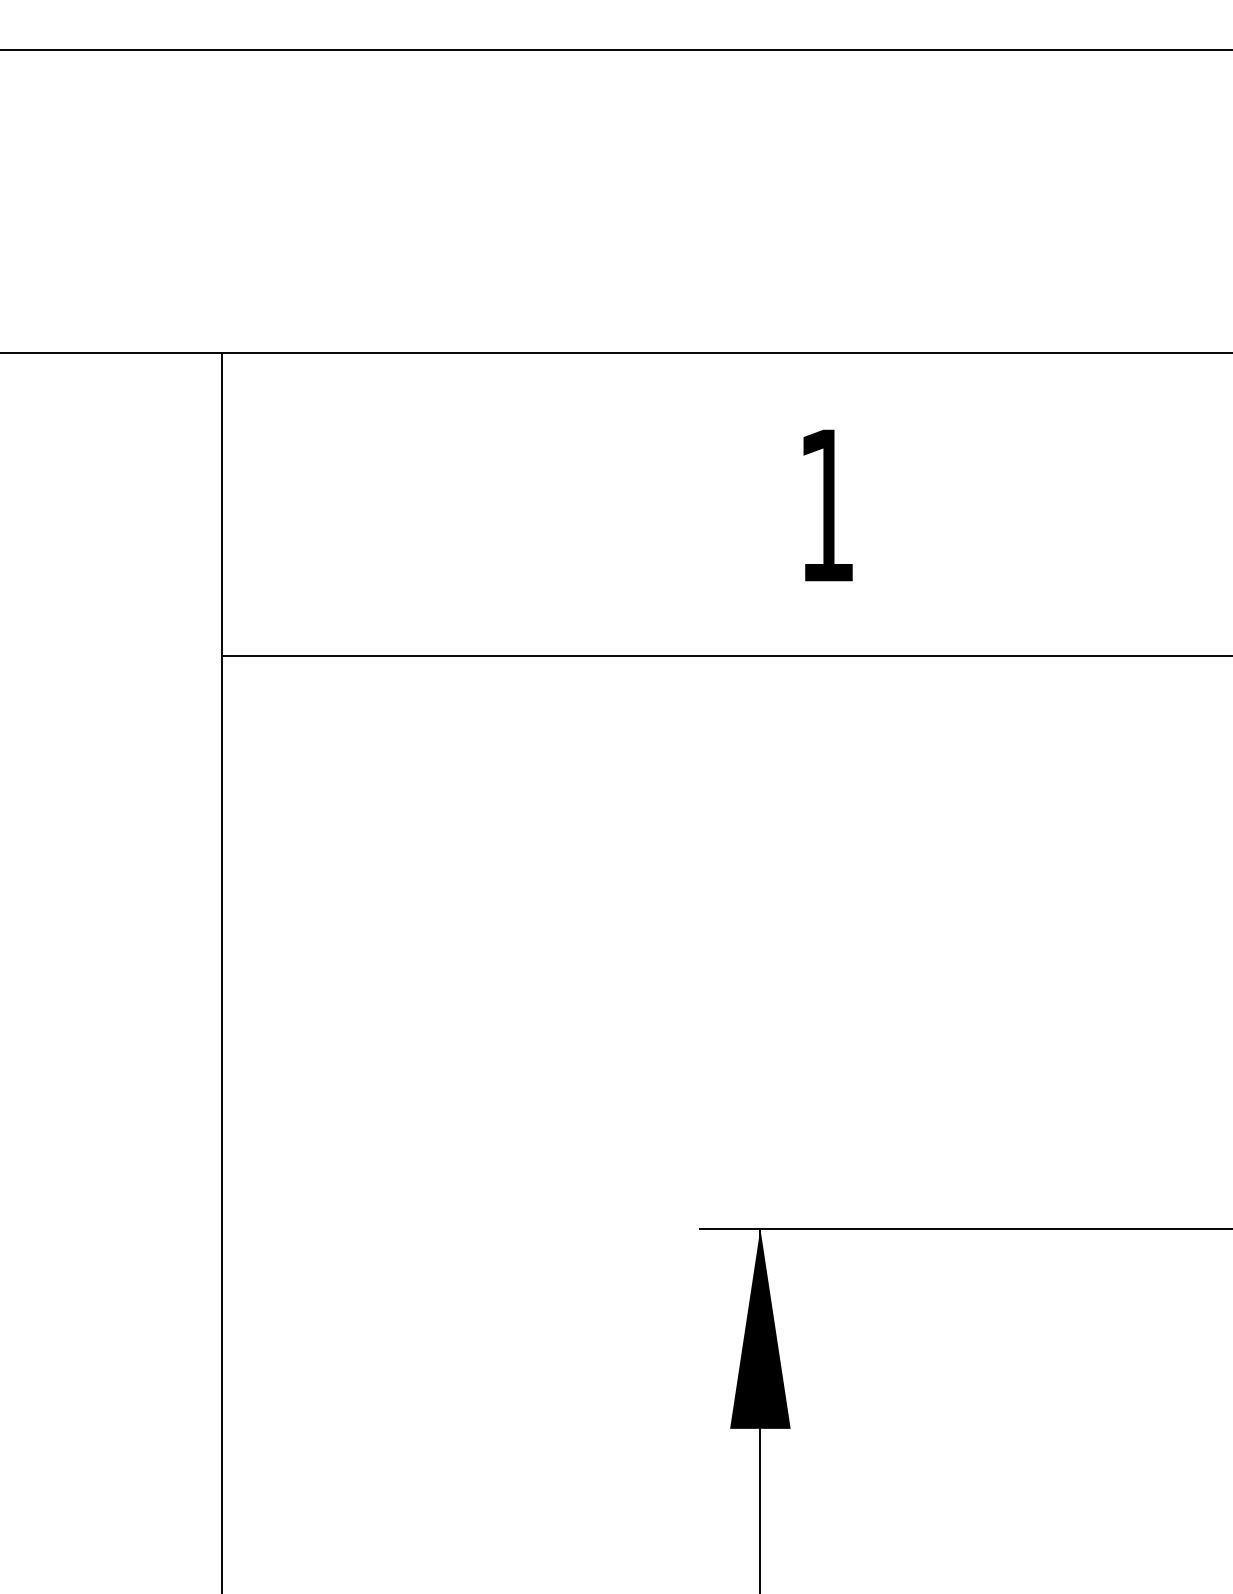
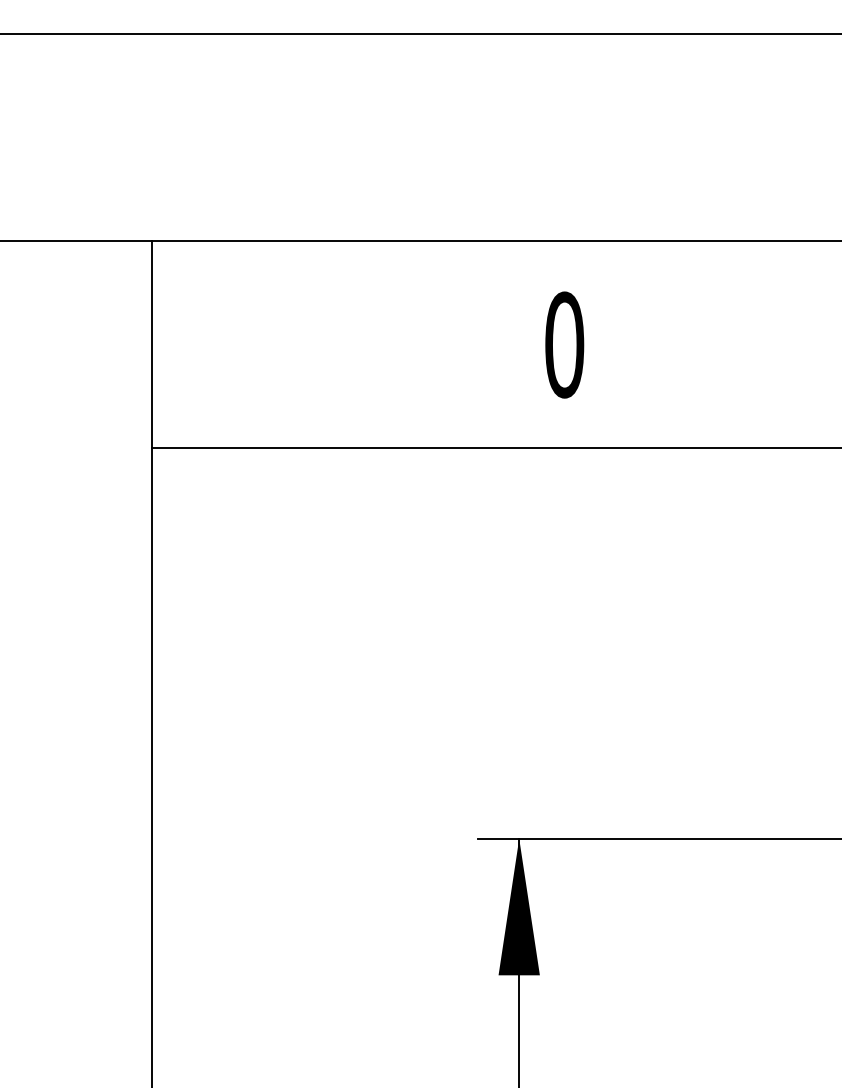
text: (826, 504) -> (564, 344), 1 -> 0

